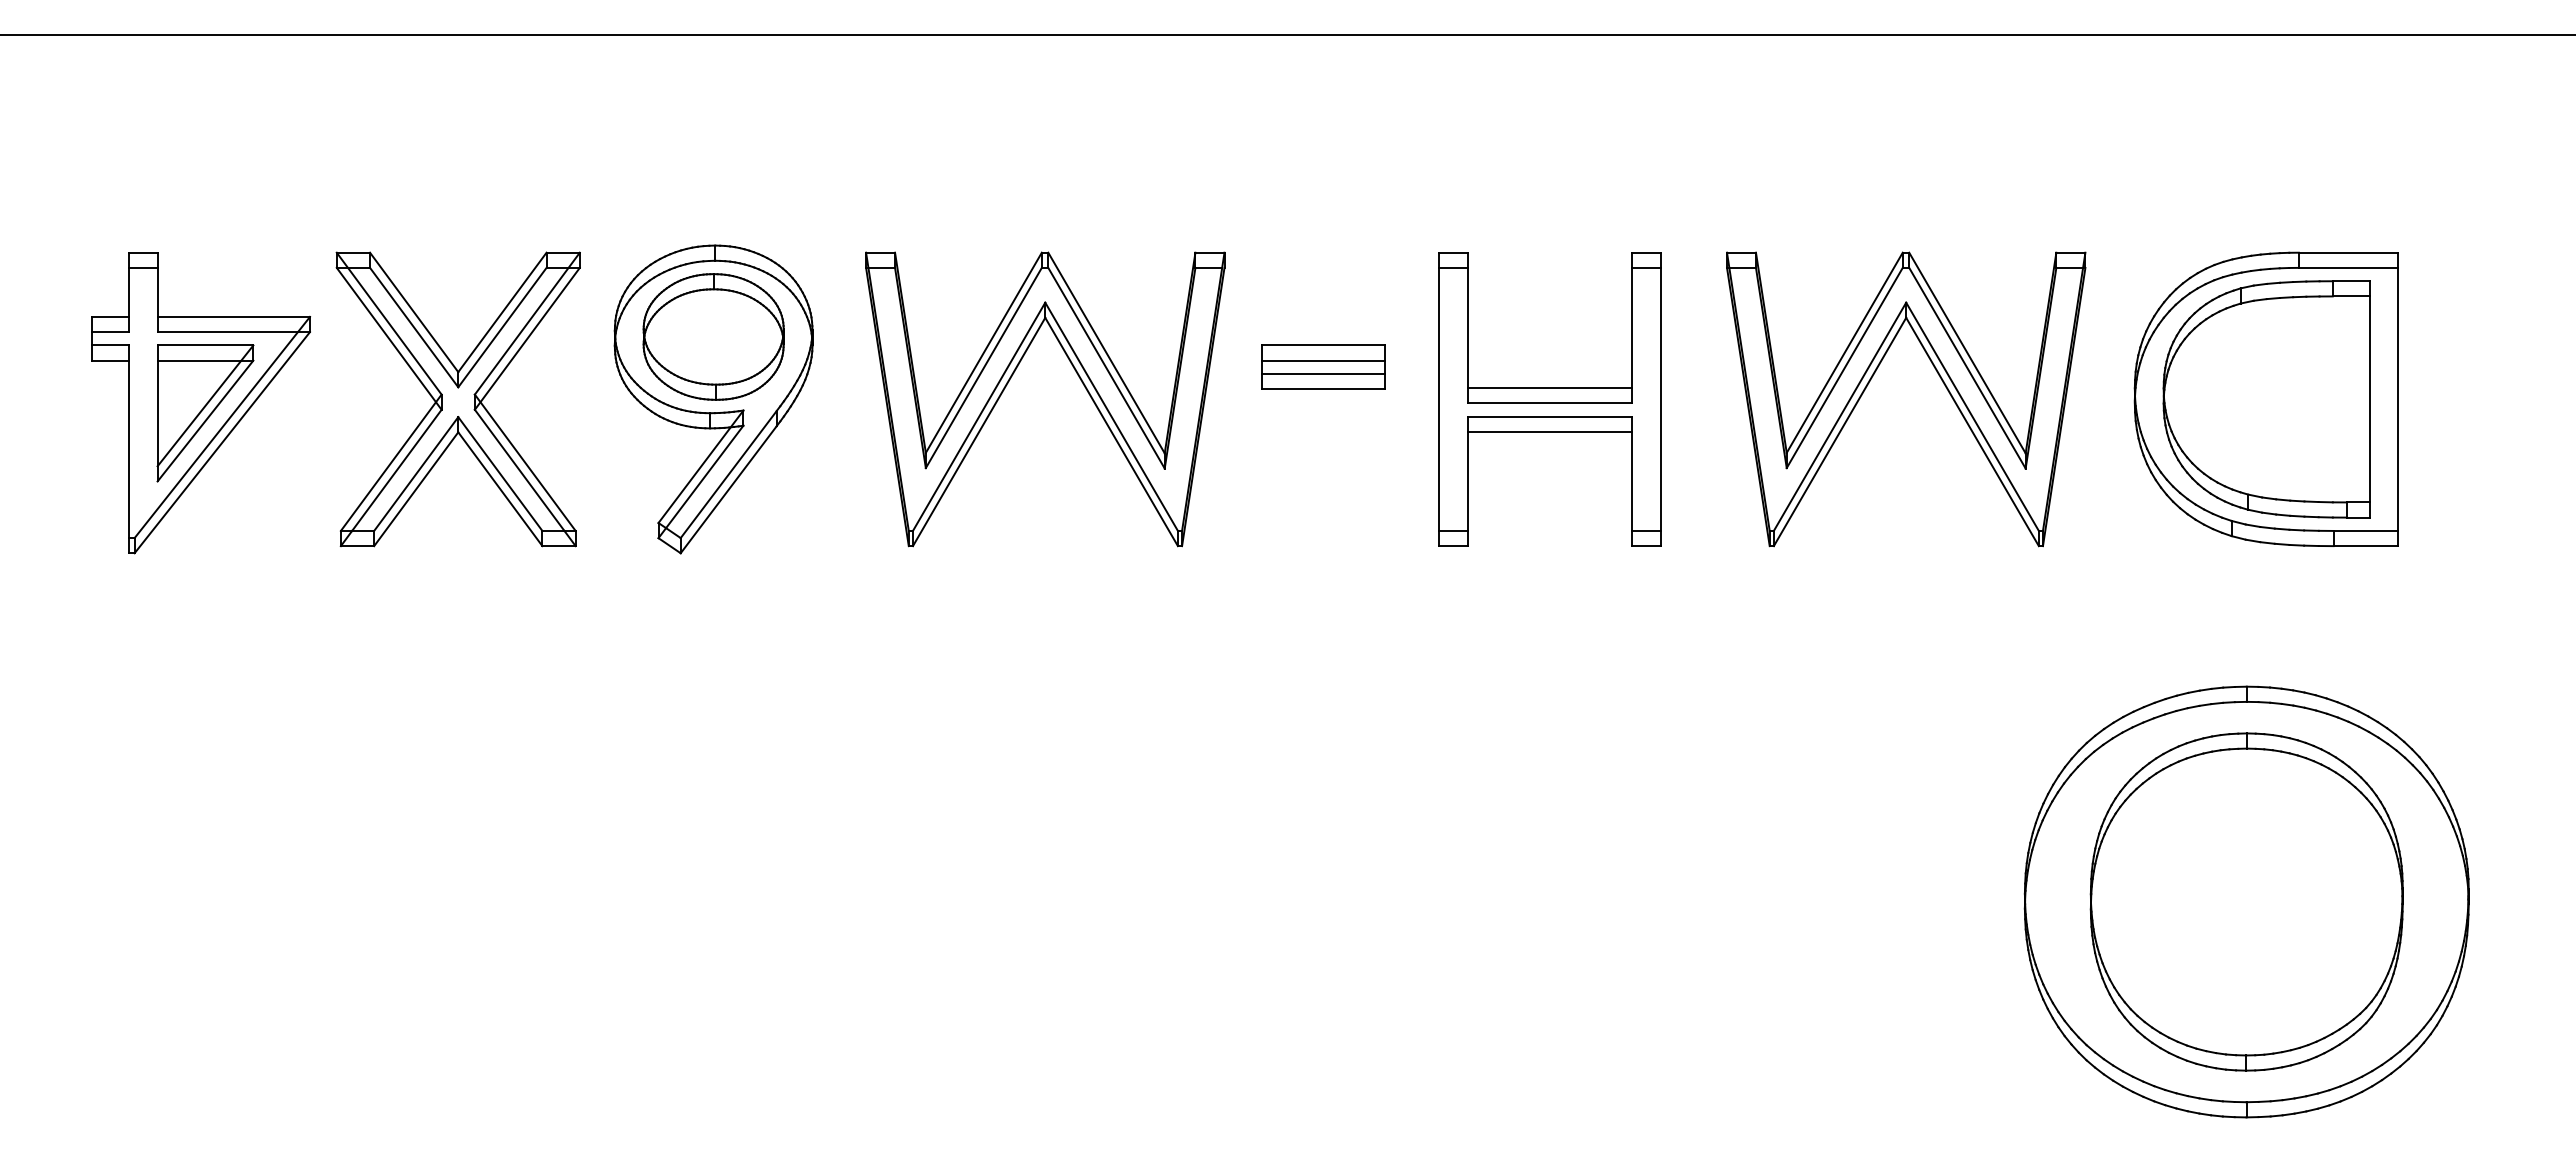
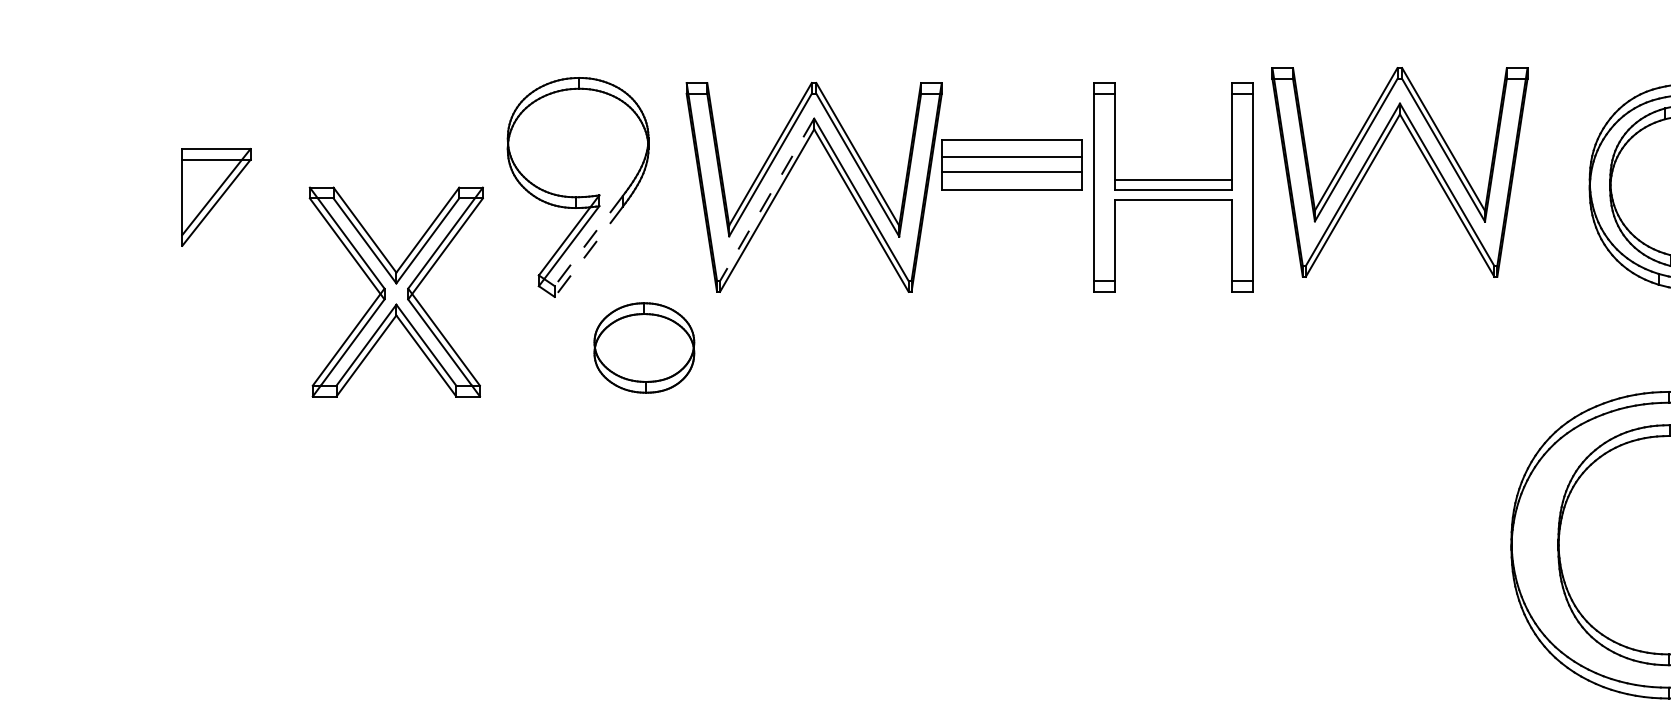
part: (713, 336) -> (644, 347), moved
part: (1323, 366) -> (1012, 164), size x1.6
part: (1939, 377) -> (1423, 156), moved
part: (457, 399) -> (395, 292), moved
part: (201, 403) -> (213, 190), removed
line: (979, 416) -> (767, 199), solid -> dashed
line: (1549, 431) -> (1173, 210), removed
line: (728, 474) -> (588, 240), solid -> dashed
line: (728, 489) -> (588, 251), solid -> dashed

